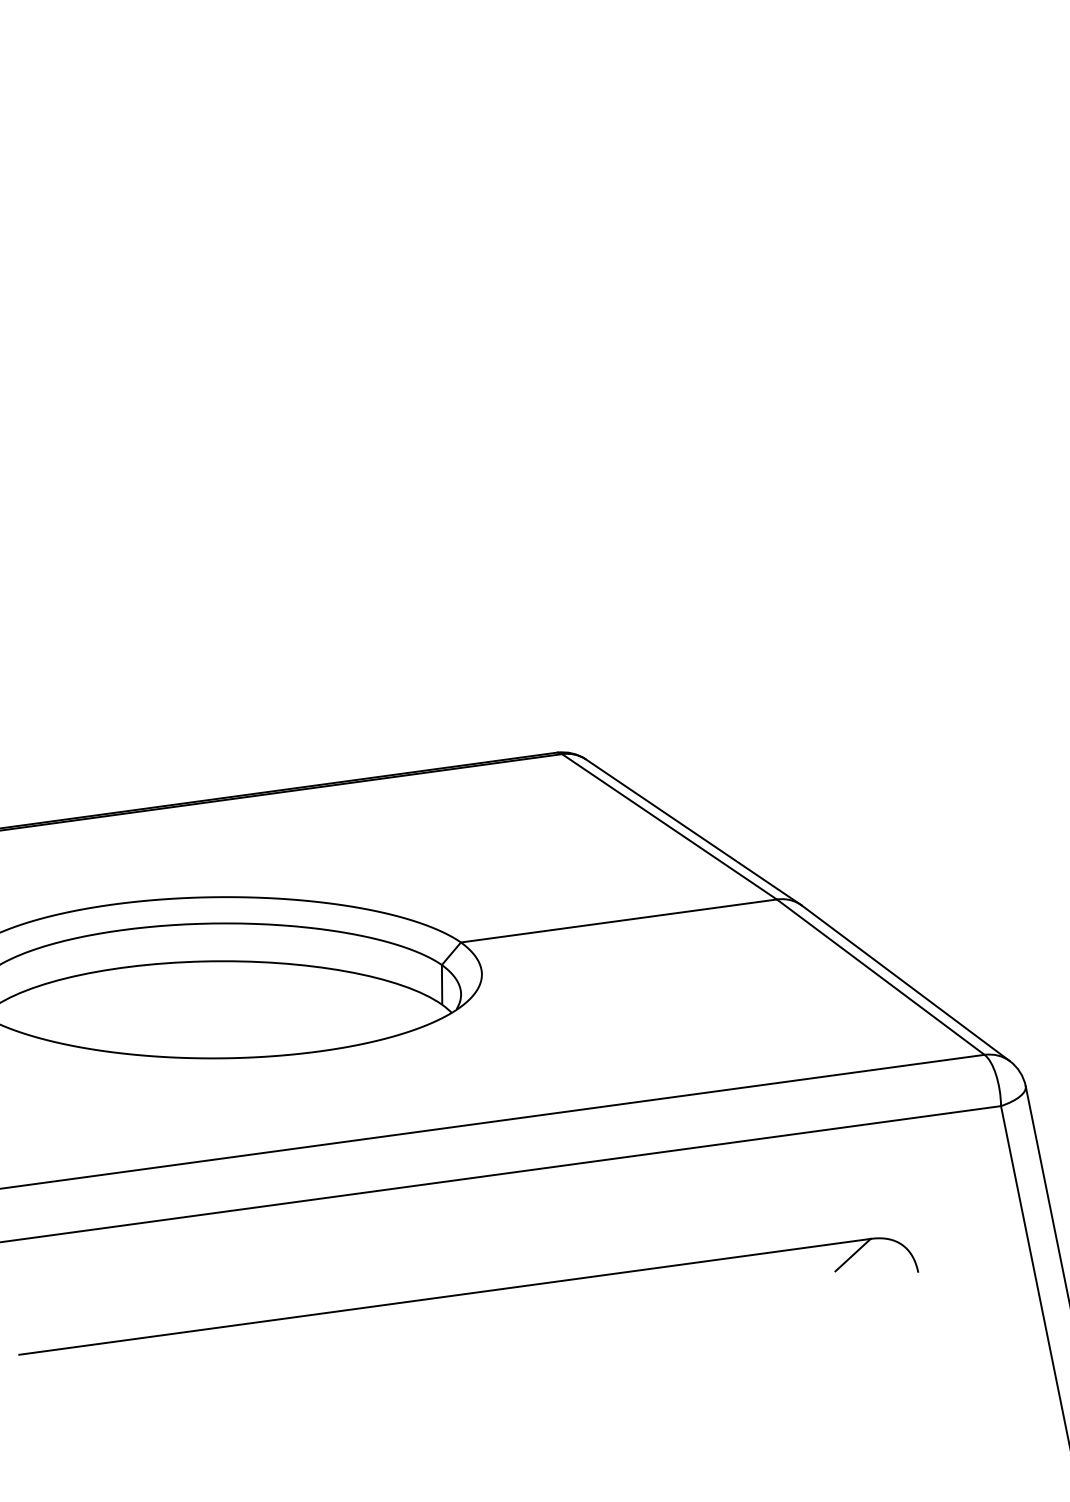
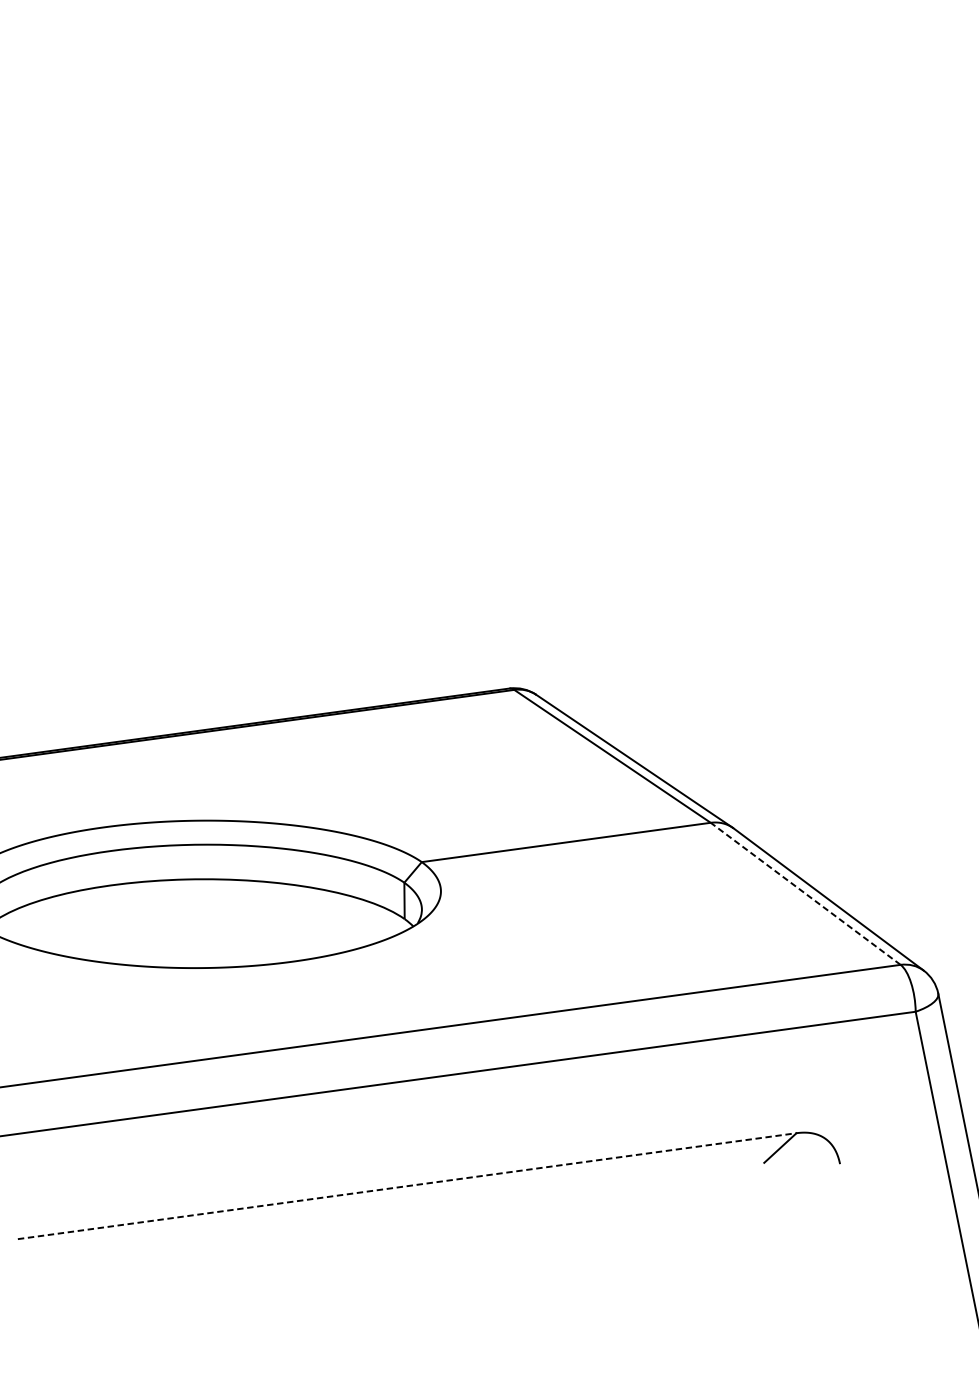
line: (880, 977) -> (805, 894), solid -> dashed
line: (445, 1296) -> (407, 1185), solid -> dashed

